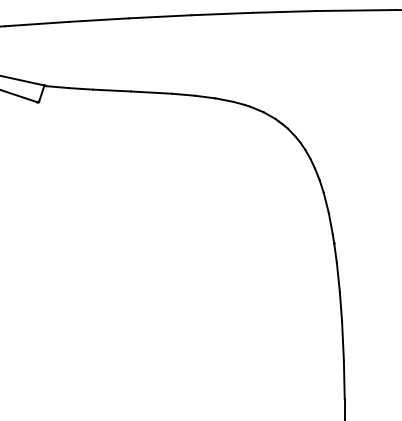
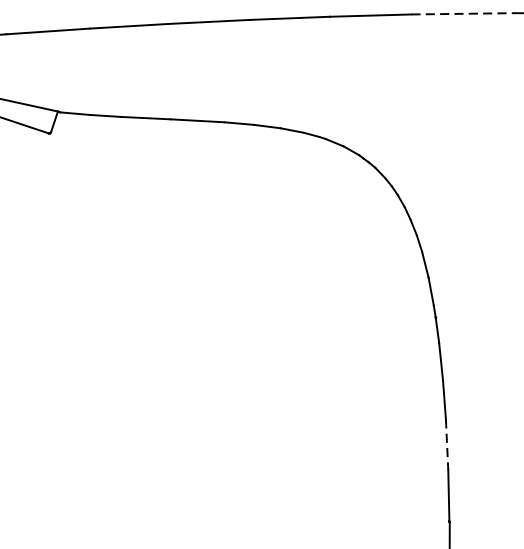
line: (355, 10) -> (463, 13), solid -> dashed
line: (342, 341) -> (446, 445), solid -> dashed

